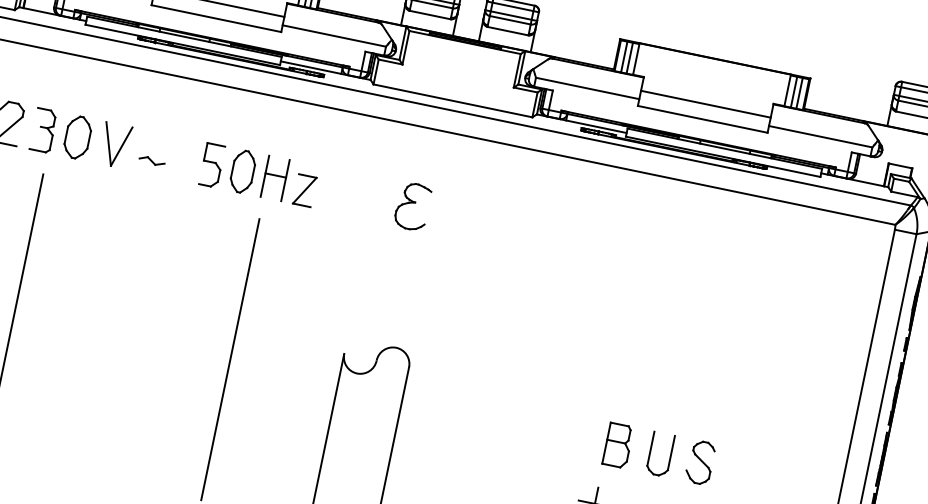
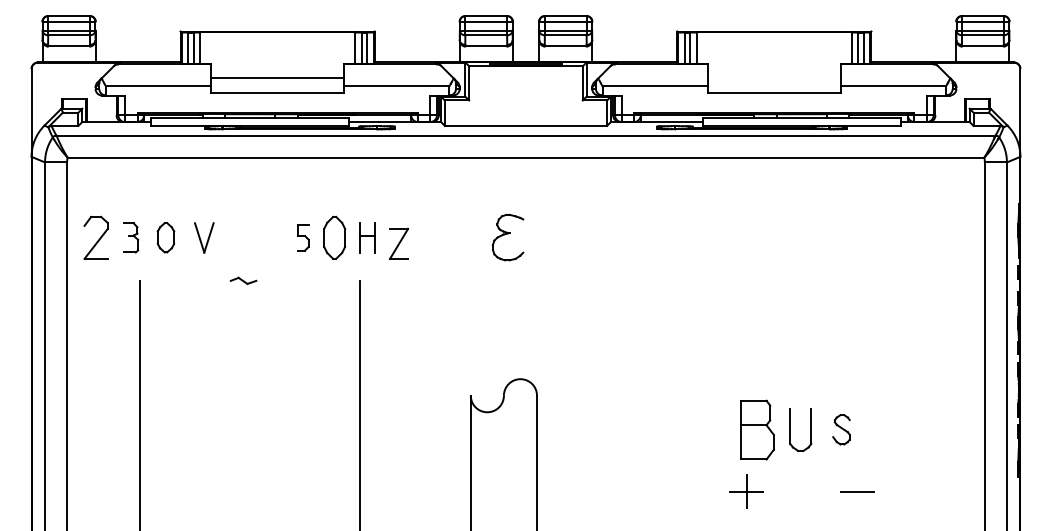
line: (706, 103) -> (774, 77), removed
part: (44, 130) -> (131, 237), size x0.7
part: (77, 137) -> (165, 237), size x0.7
part: (115, 144) -> (204, 237), size x0.7
part: (152, 160) -> (243, 280), moved
part: (212, 165) -> (303, 237), size x0.6
part: (275, 178) -> (367, 237), size x0.7
part: (618, 445) -> (757, 429), size x1.4
part: (700, 462) -> (841, 429), size x0.7

